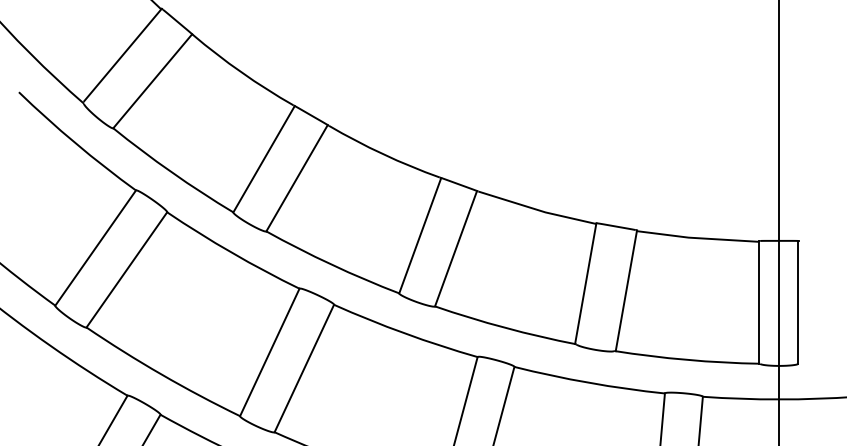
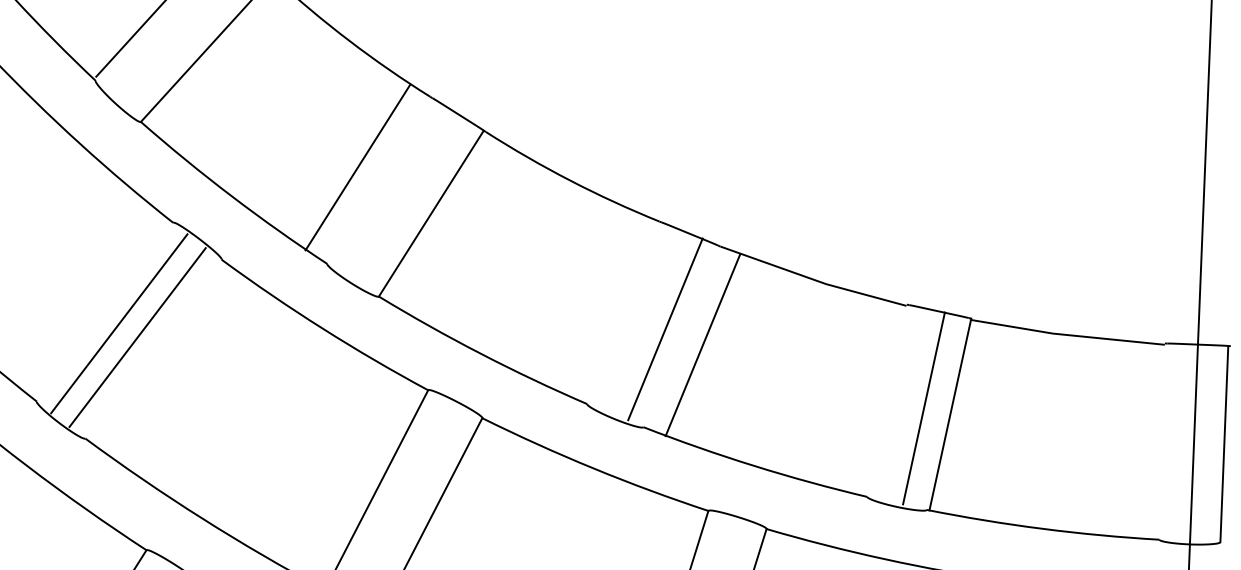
line: (263, 159) -> (357, 167), moved
line: (420, 235) -> (665, 329), moved
line: (95, 247) -> (137, 336), moved
line: (456, 248) -> (703, 344), moved
line: (126, 269) -> (118, 323), moved
line: (585, 283) -> (923, 408), moved
line: (758, 301) -> (1160, 440), removed

